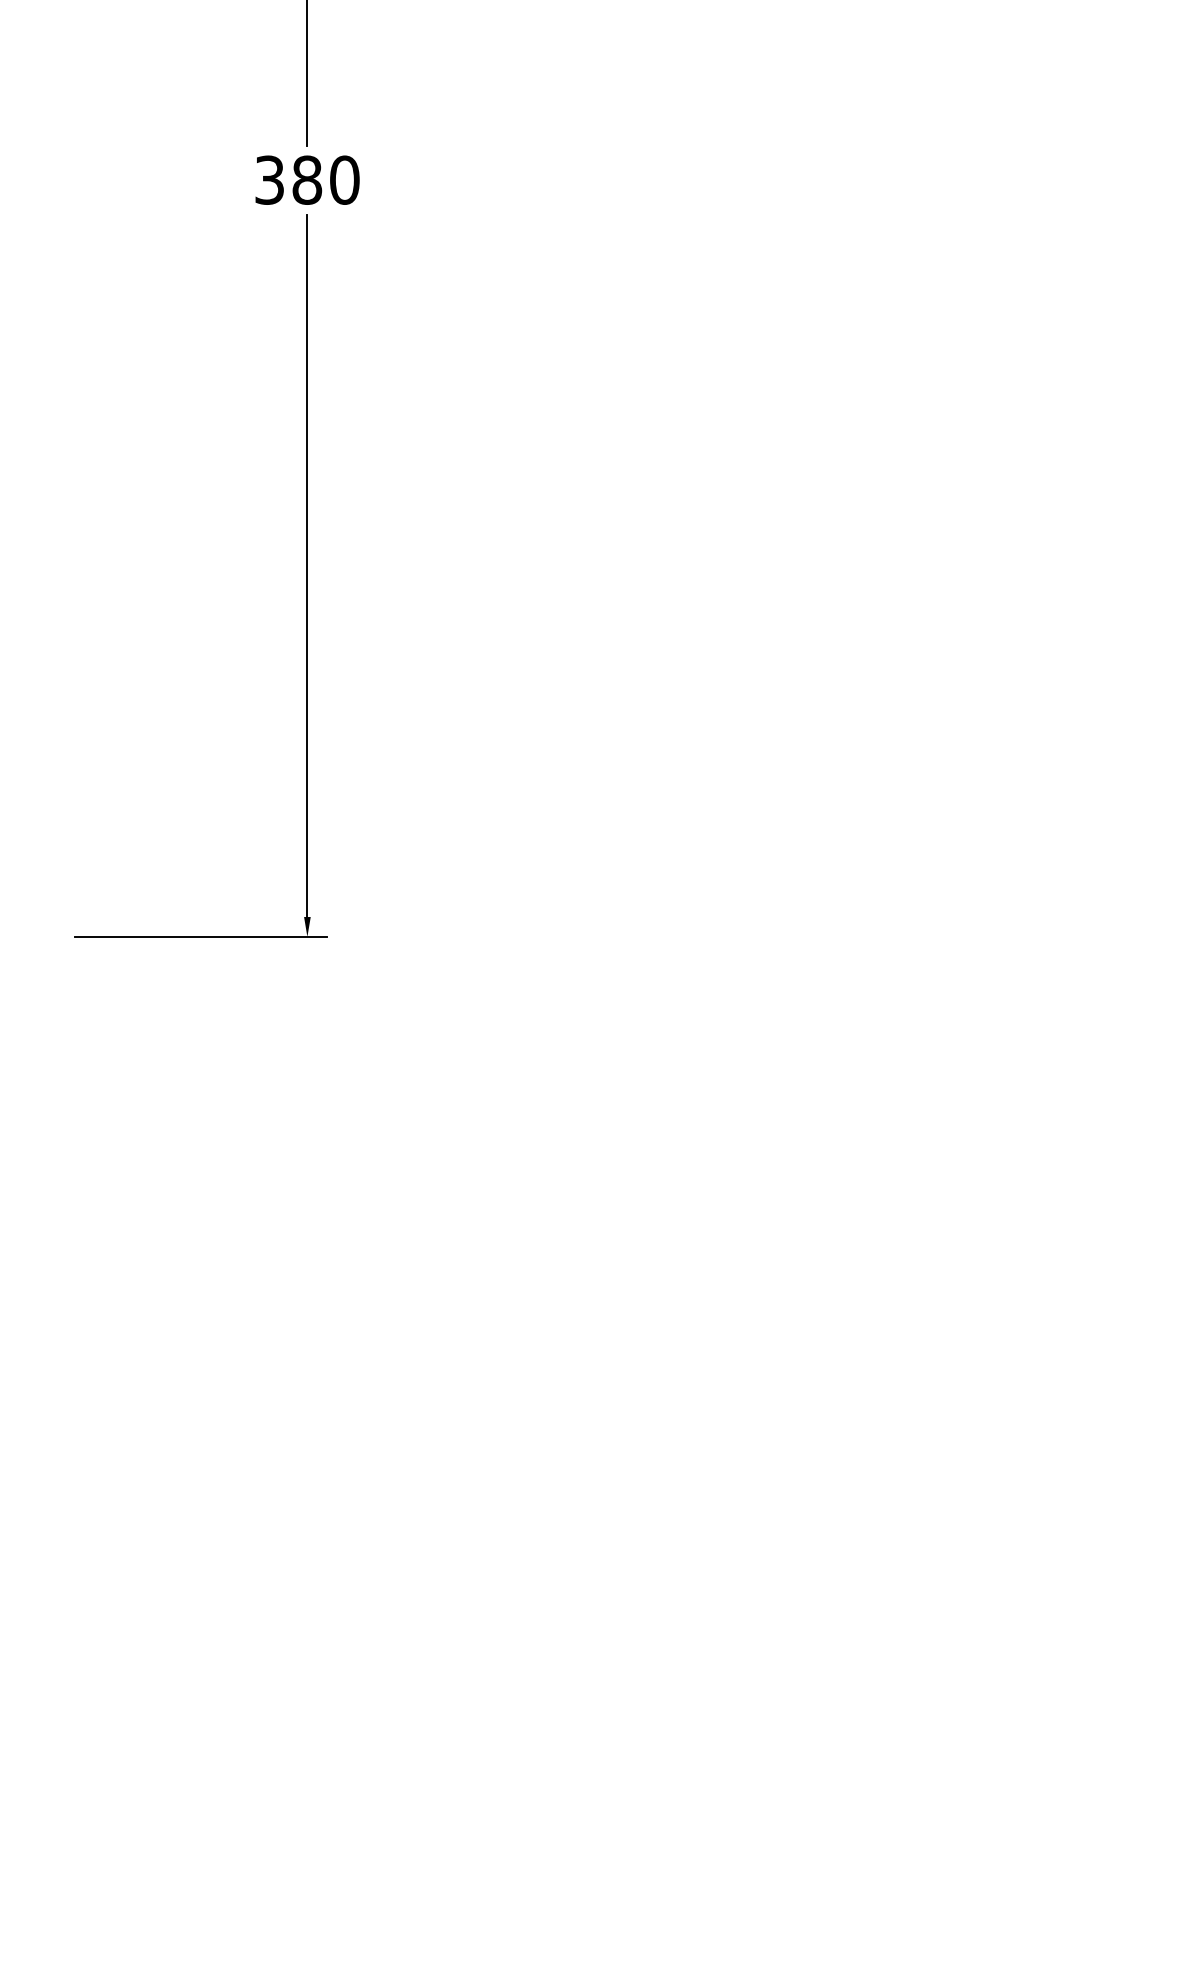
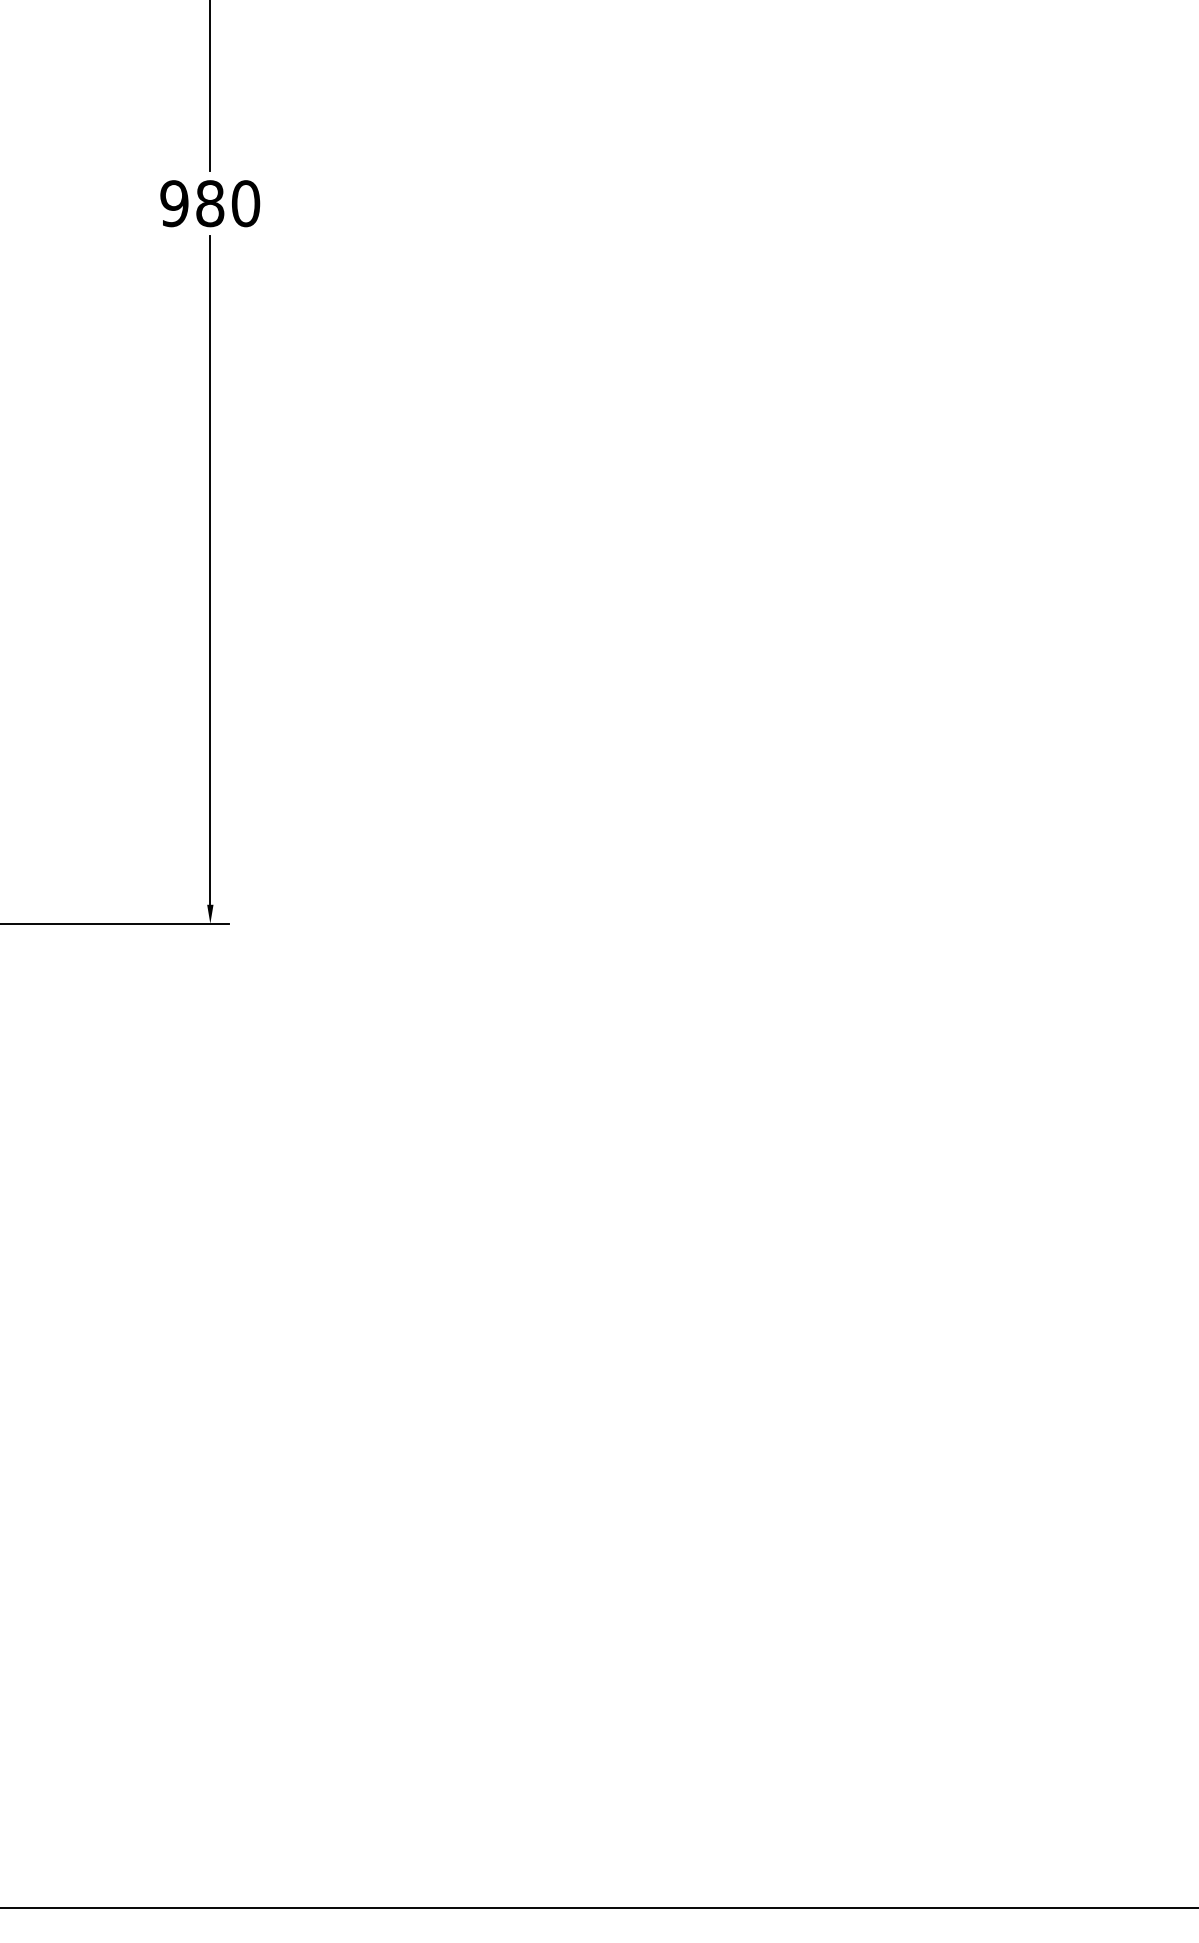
text: (269, 180) -> (174, 203), 380 -> 980

